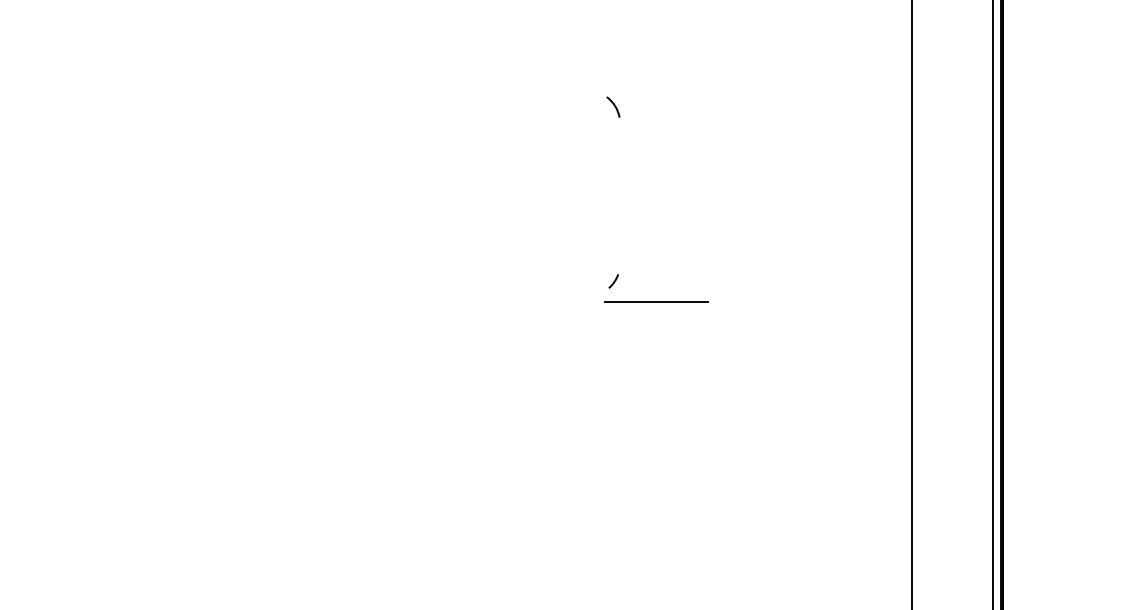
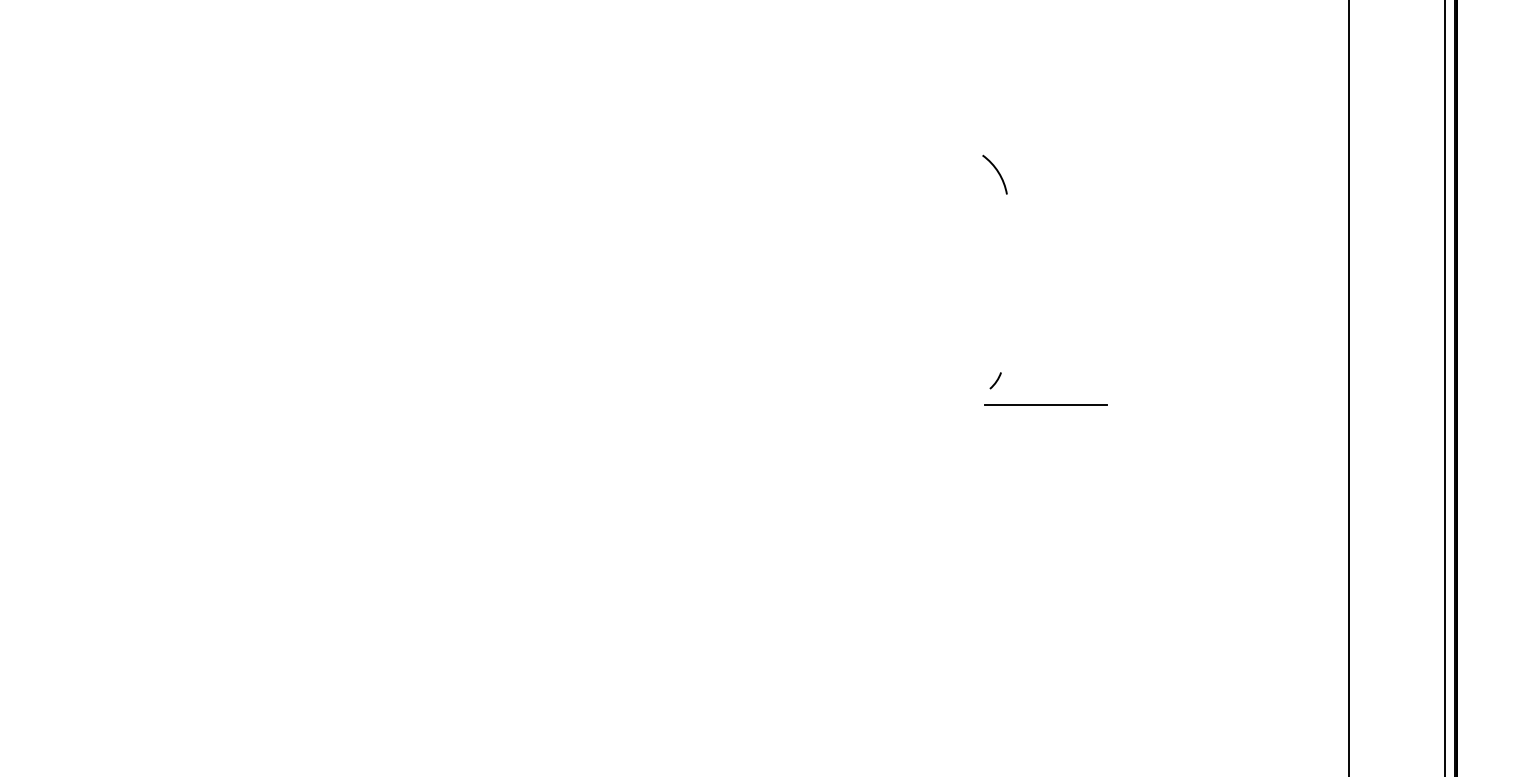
part: (613, 106) -> (995, 173), size x1.6

